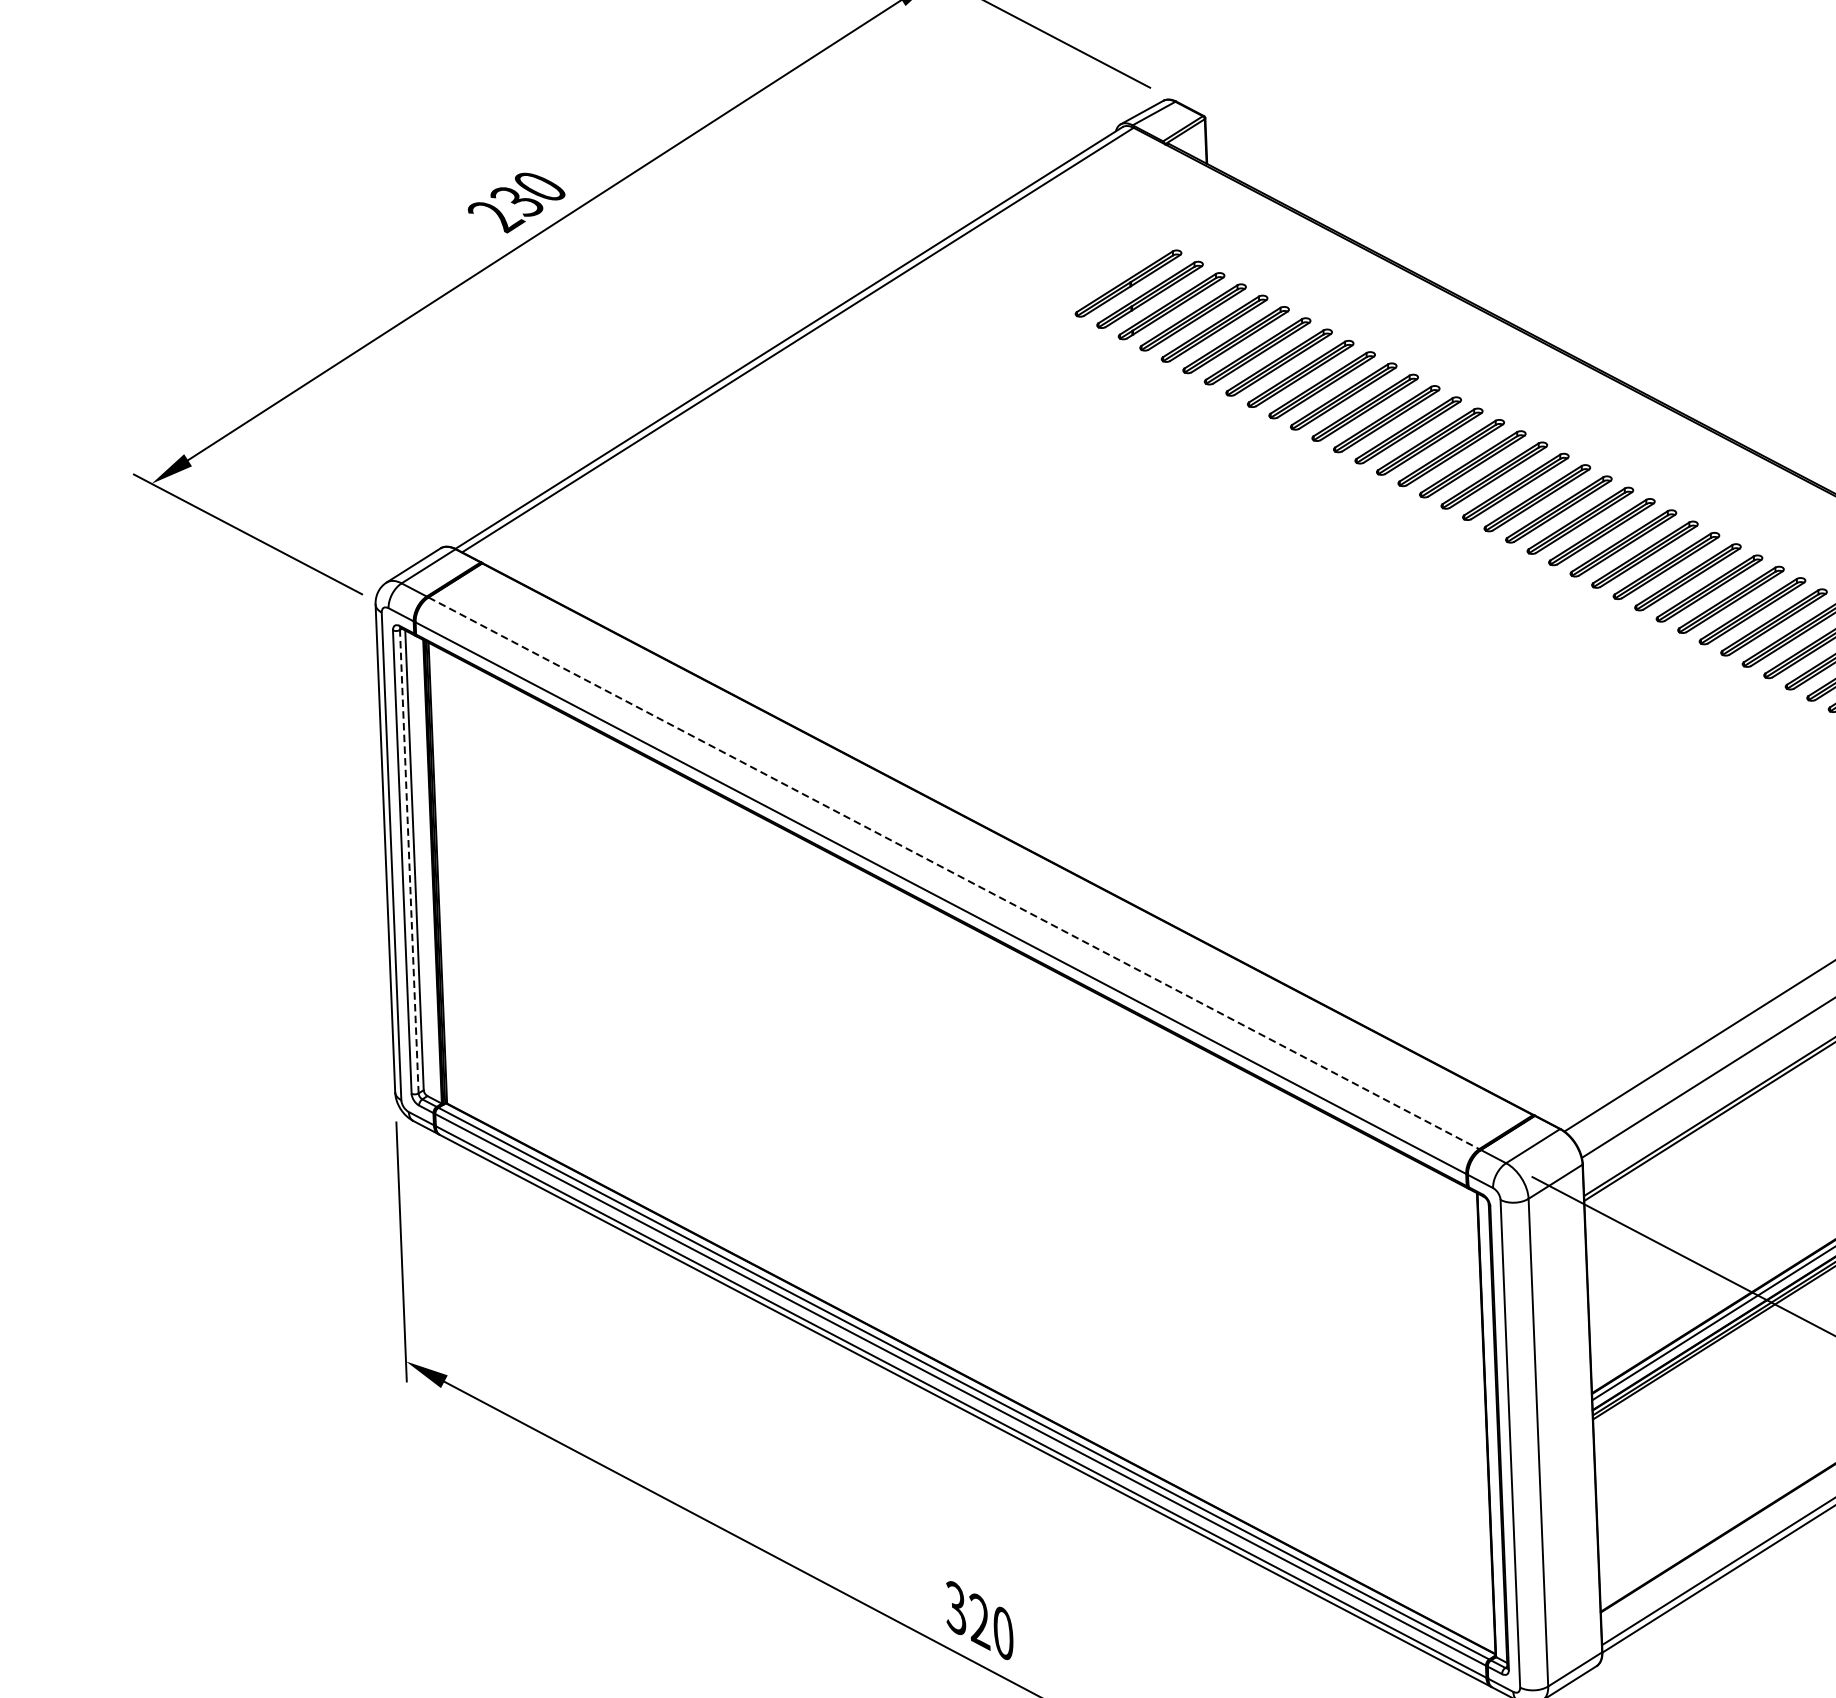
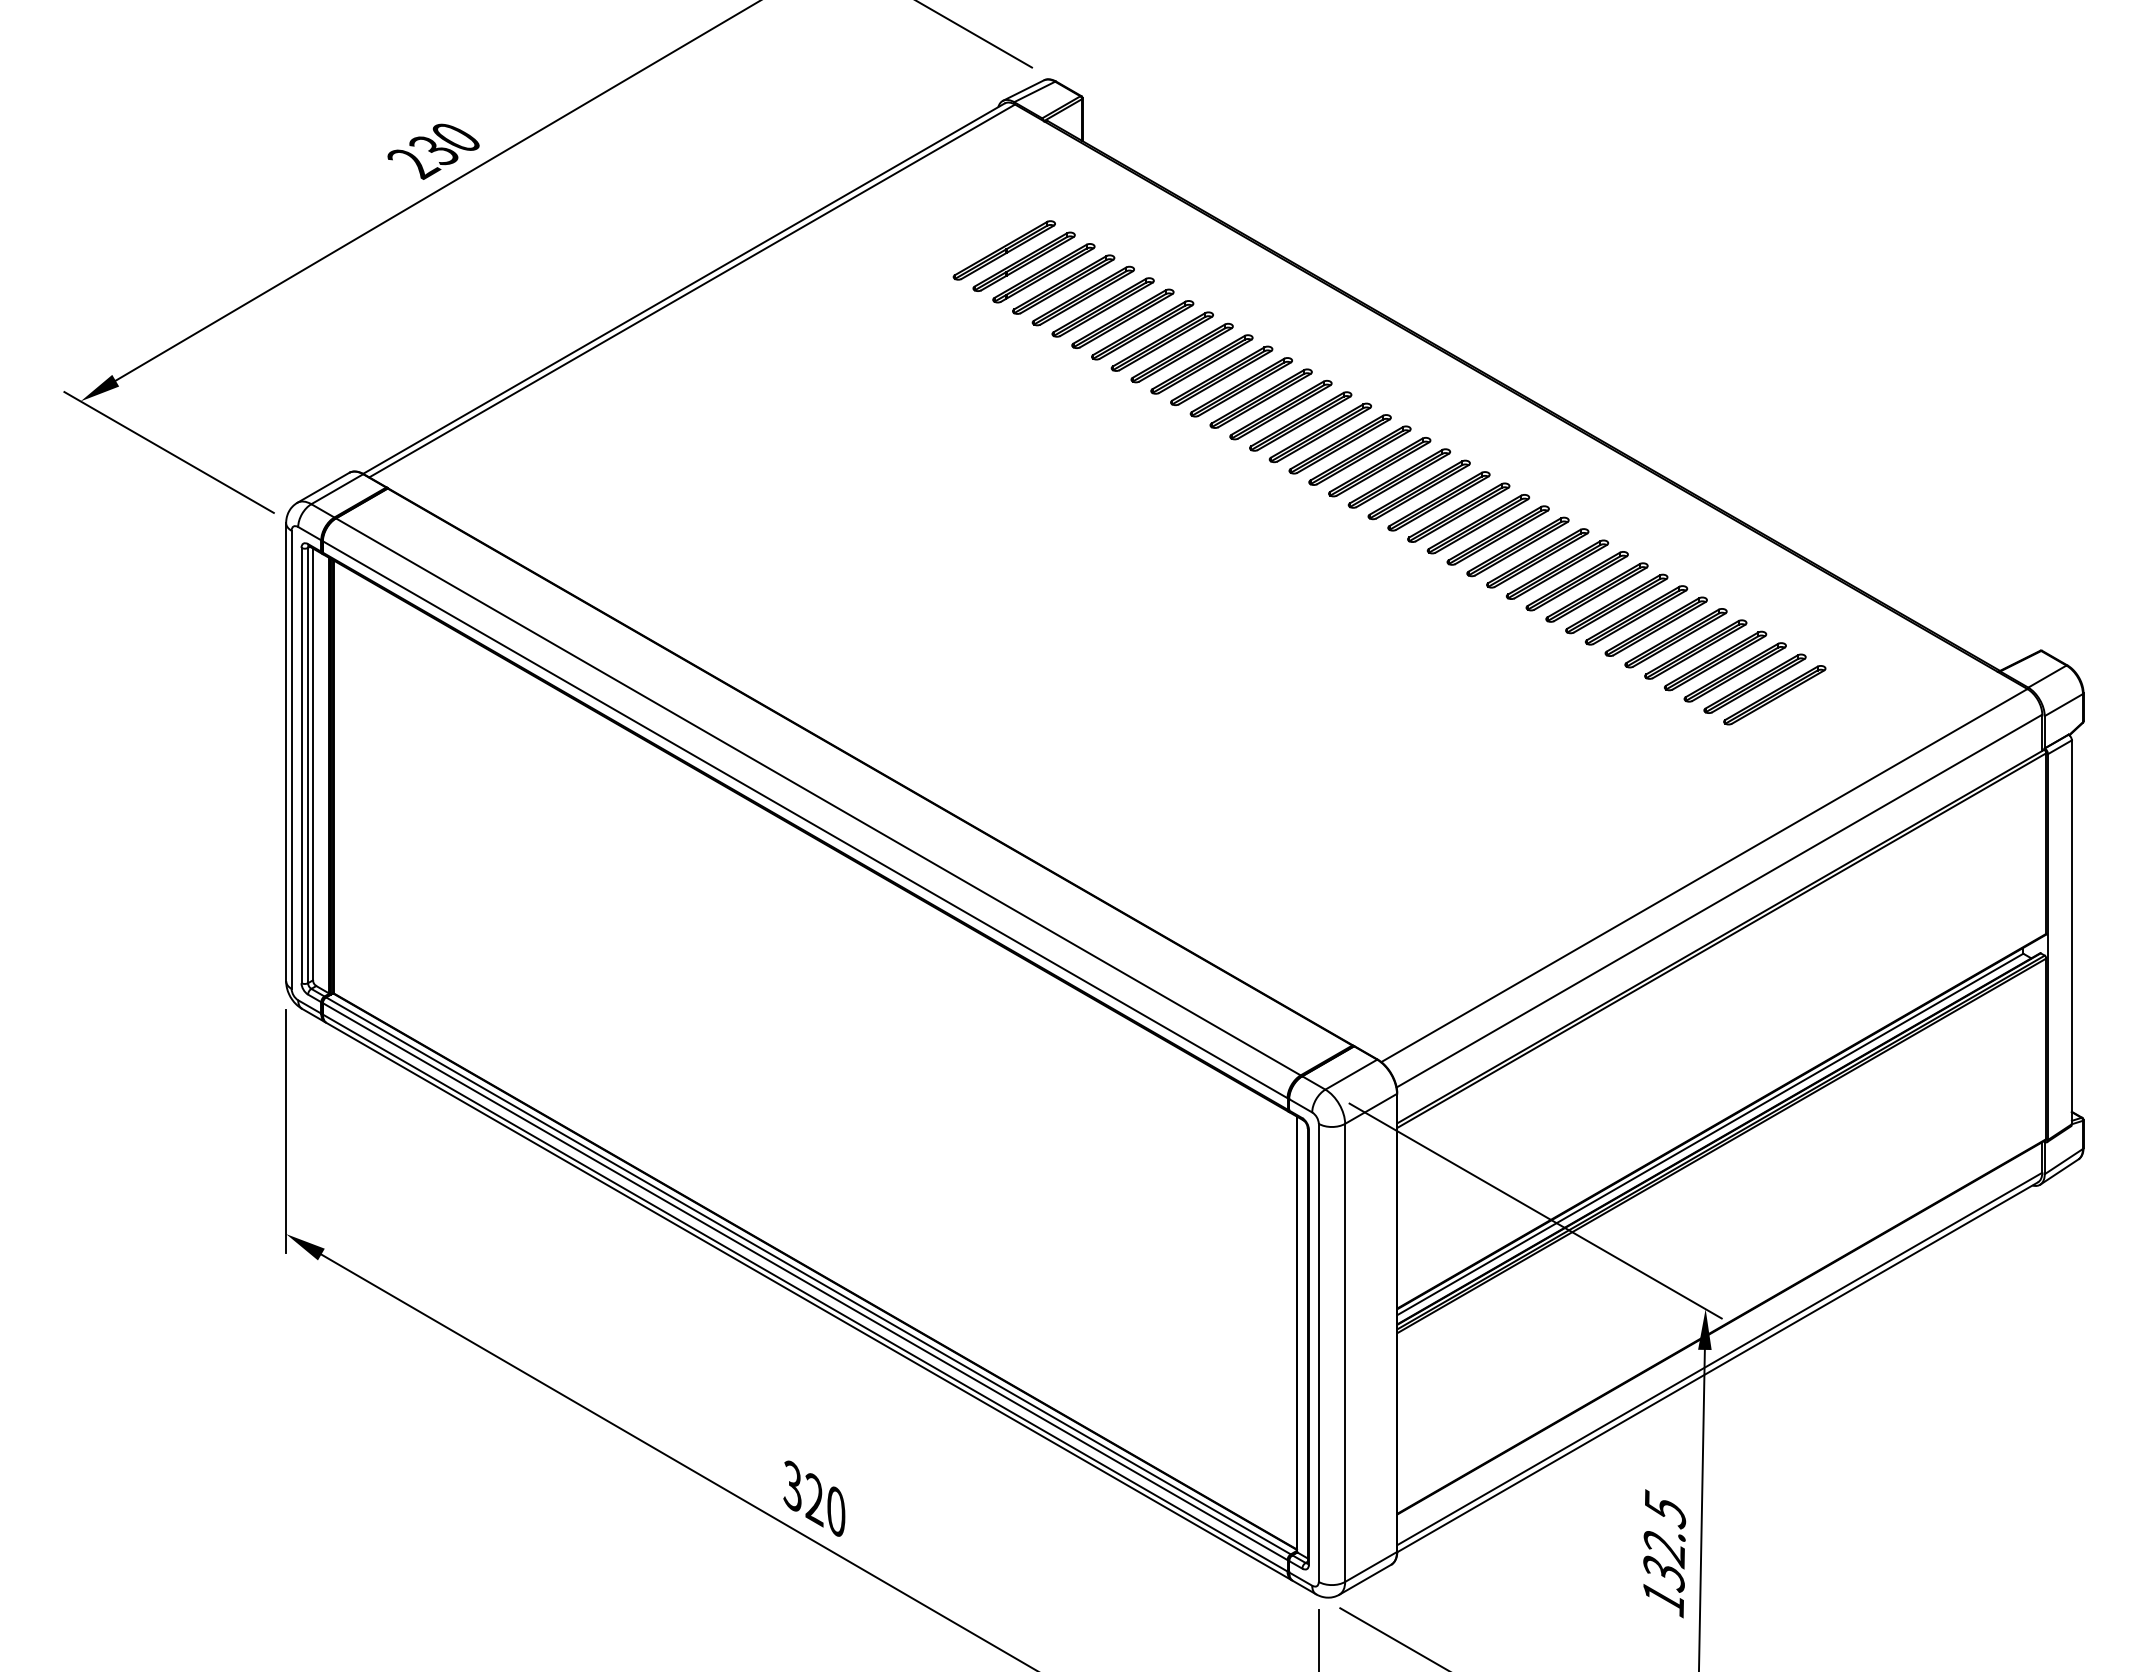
line: (409, 861) -> (308, 765), dashed -> solid
line: (953, 872) -> (818, 796), dashed -> solid

